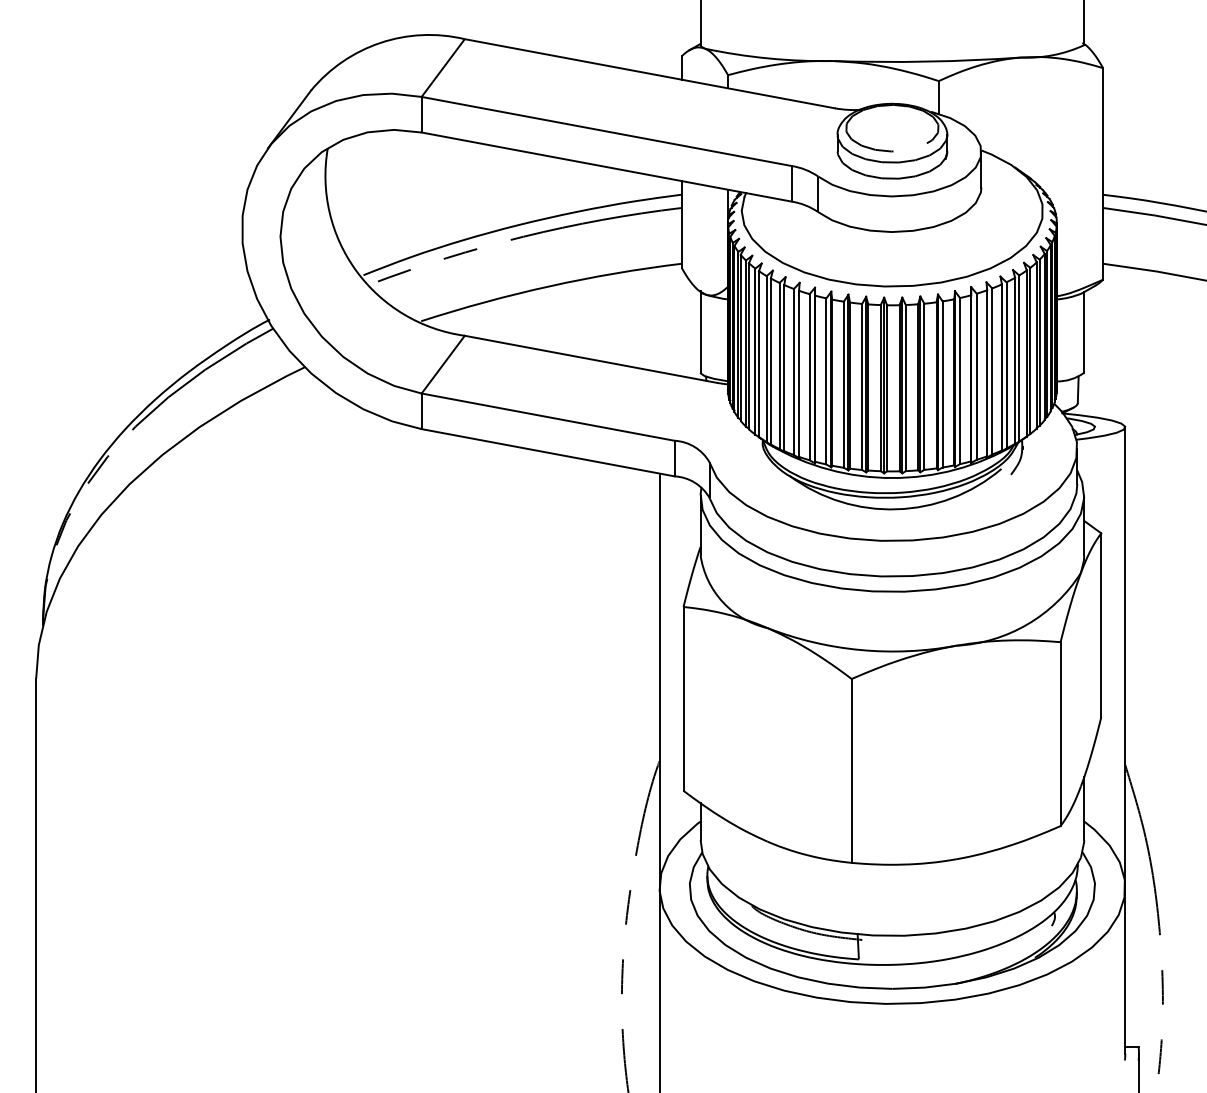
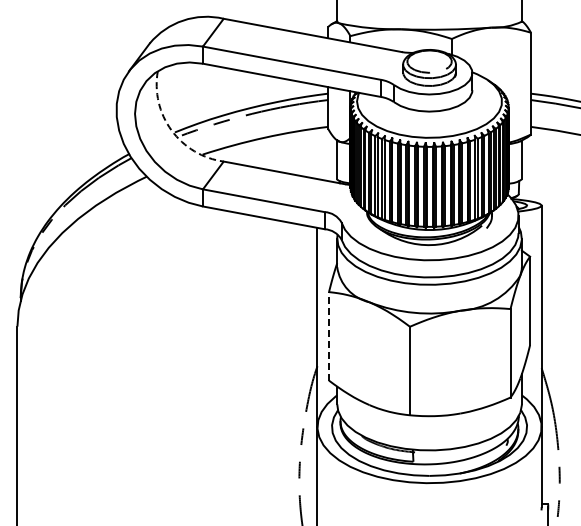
arc: (356, 271) -> (171, 130), solid -> dashed
line: (684, 697) -> (329, 335), solid -> dashed

